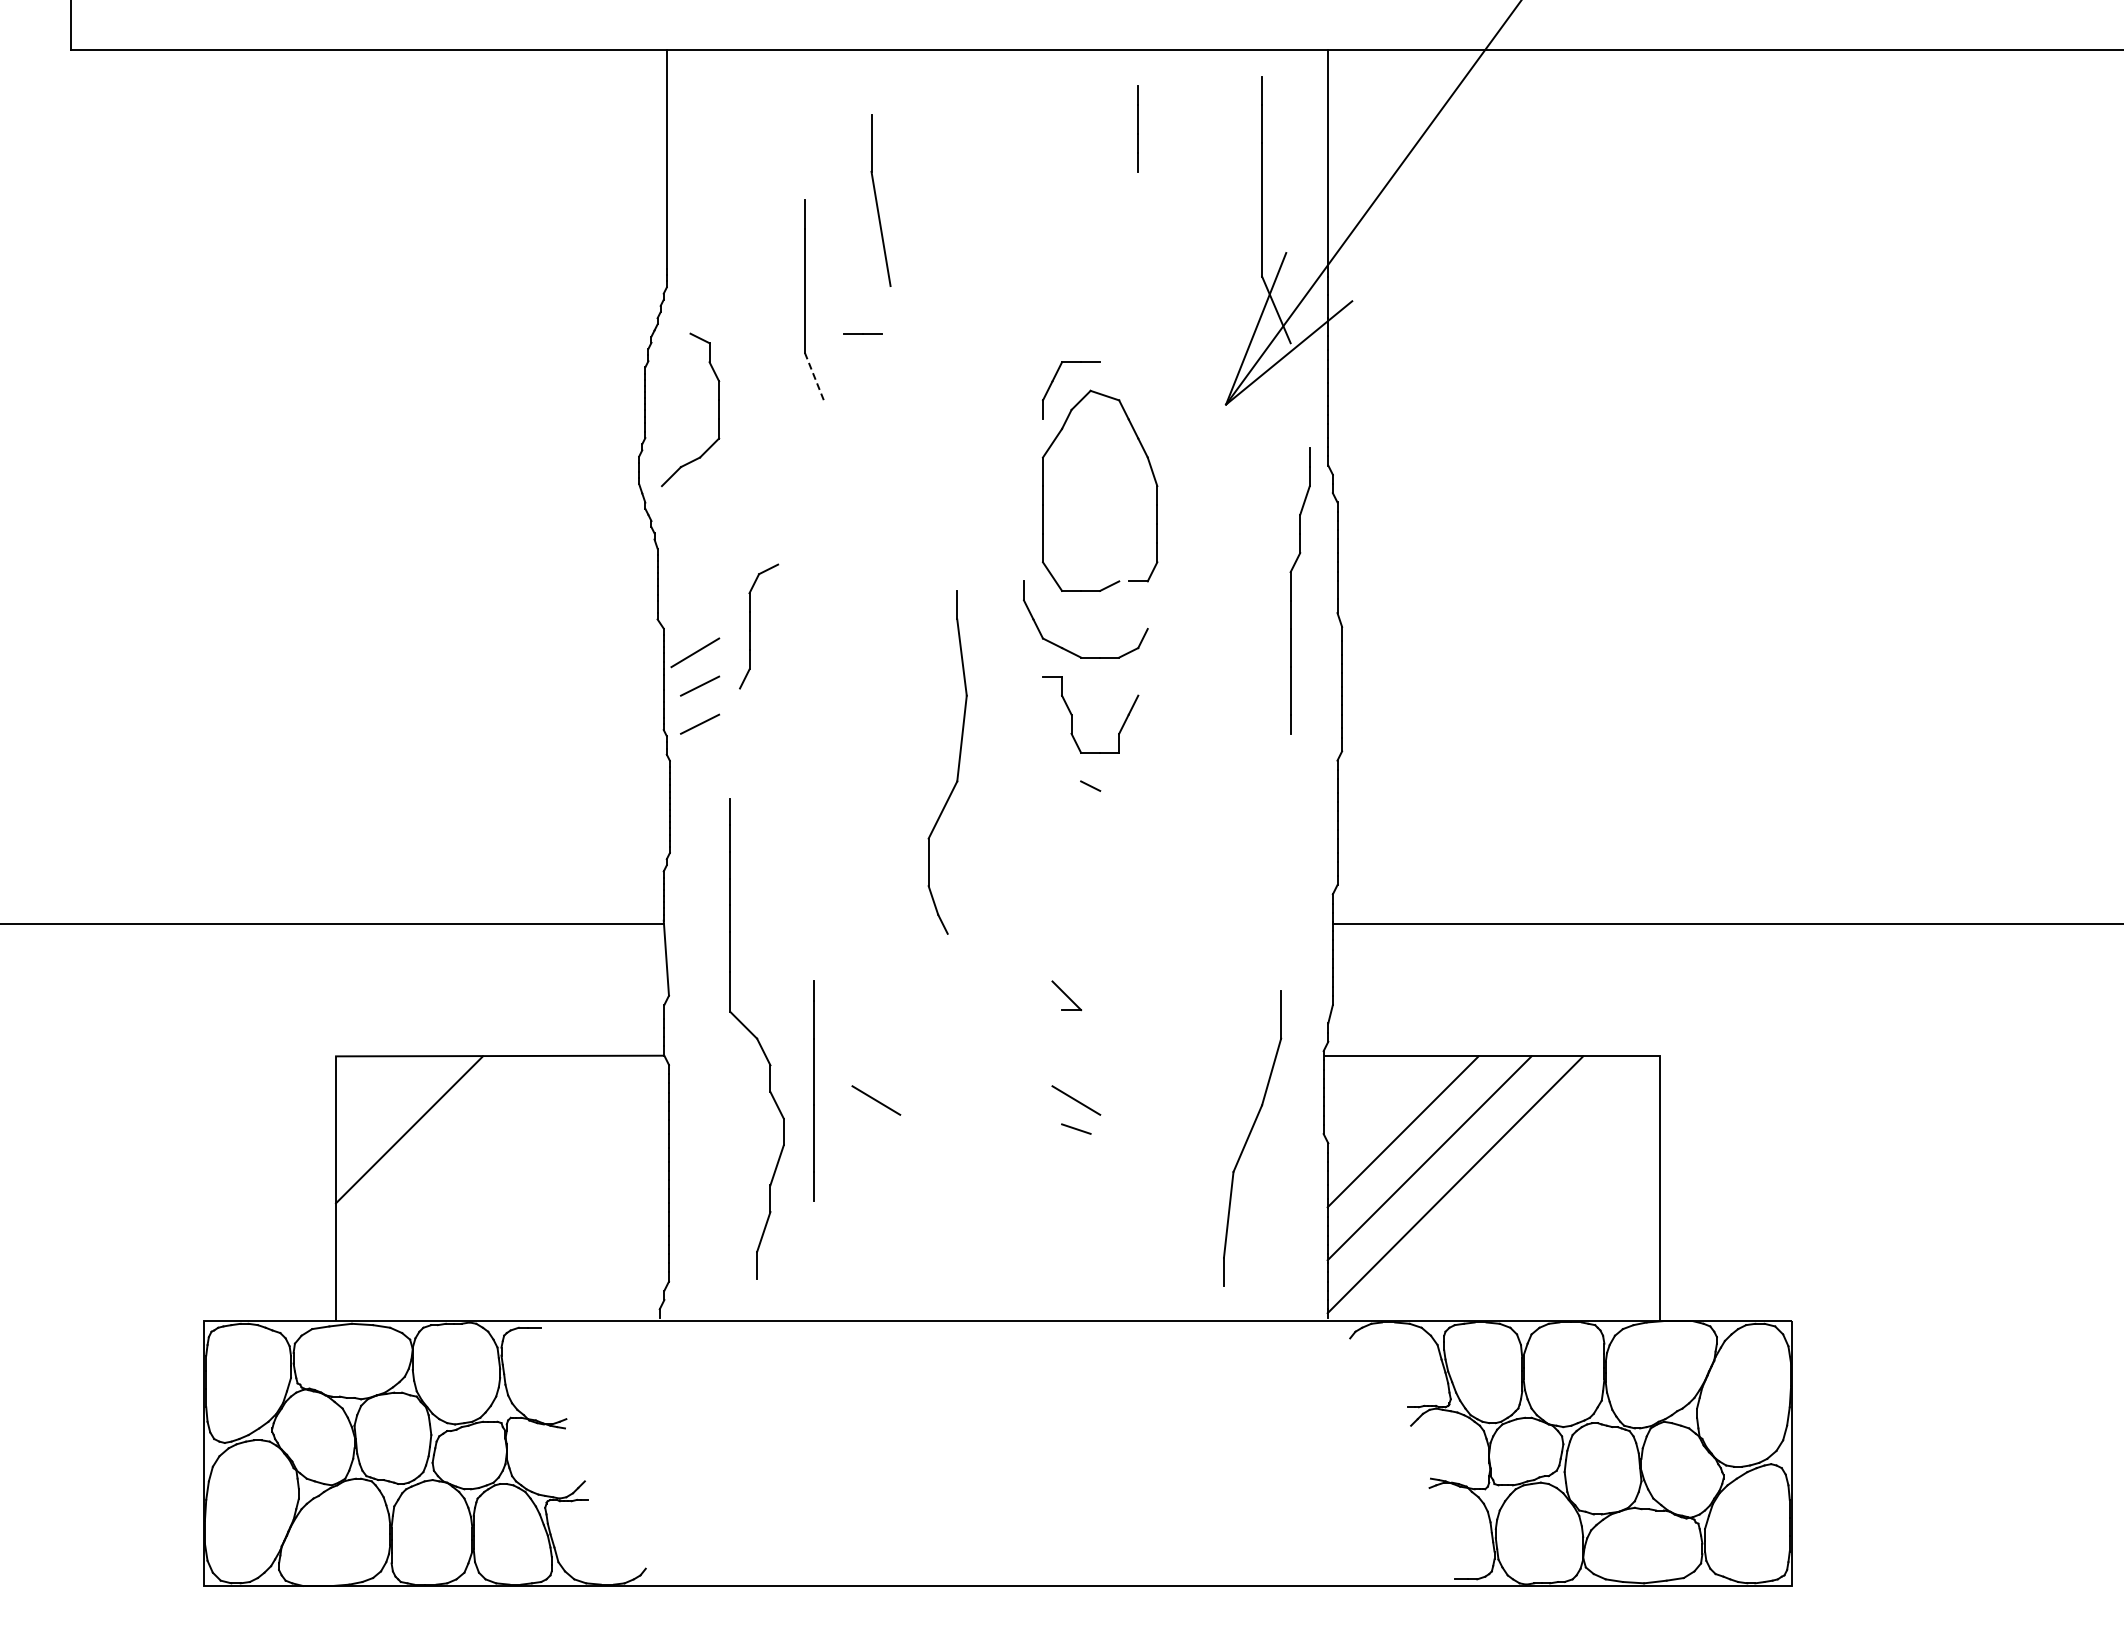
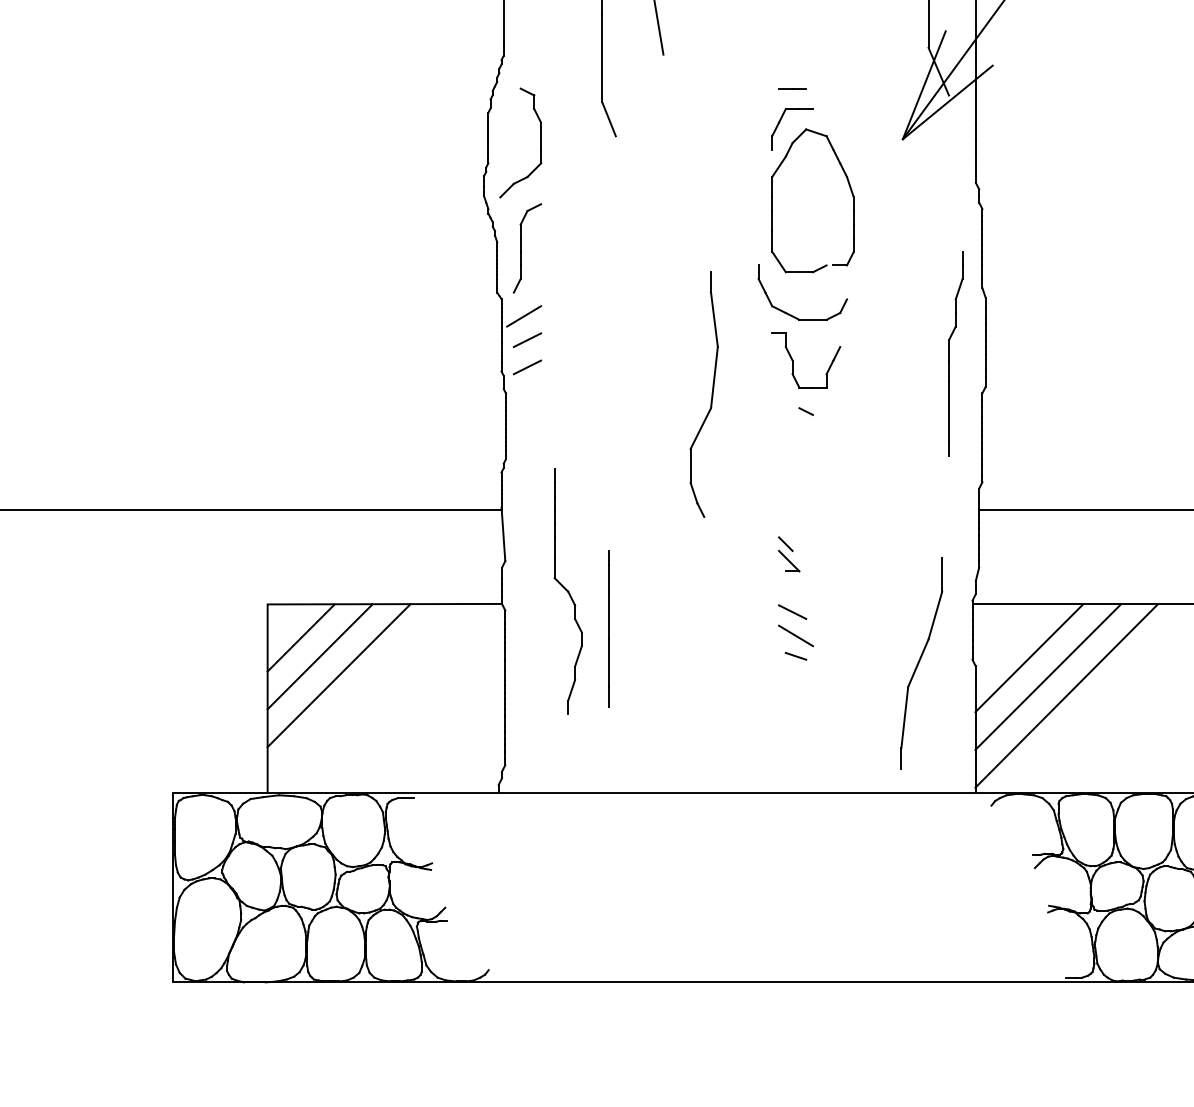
line: (862, 333) -> (792, 88), moved
line: (814, 376) -> (609, 119), dashed -> solid
part: (1291, 590) -> (949, 353), moved
part: (750, 626) -> (521, 248), moved
line: (1061, 971) -> (785, 543), added
part: (757, 1038) -> (568, 591), size x0.71
line: (1071, 1066) -> (792, 611), added
line: (876, 1100) -> (653, 635), removed
line: (383, 1103) -> (301, 638), added
line: (435, 1156) -> (338, 675), added

